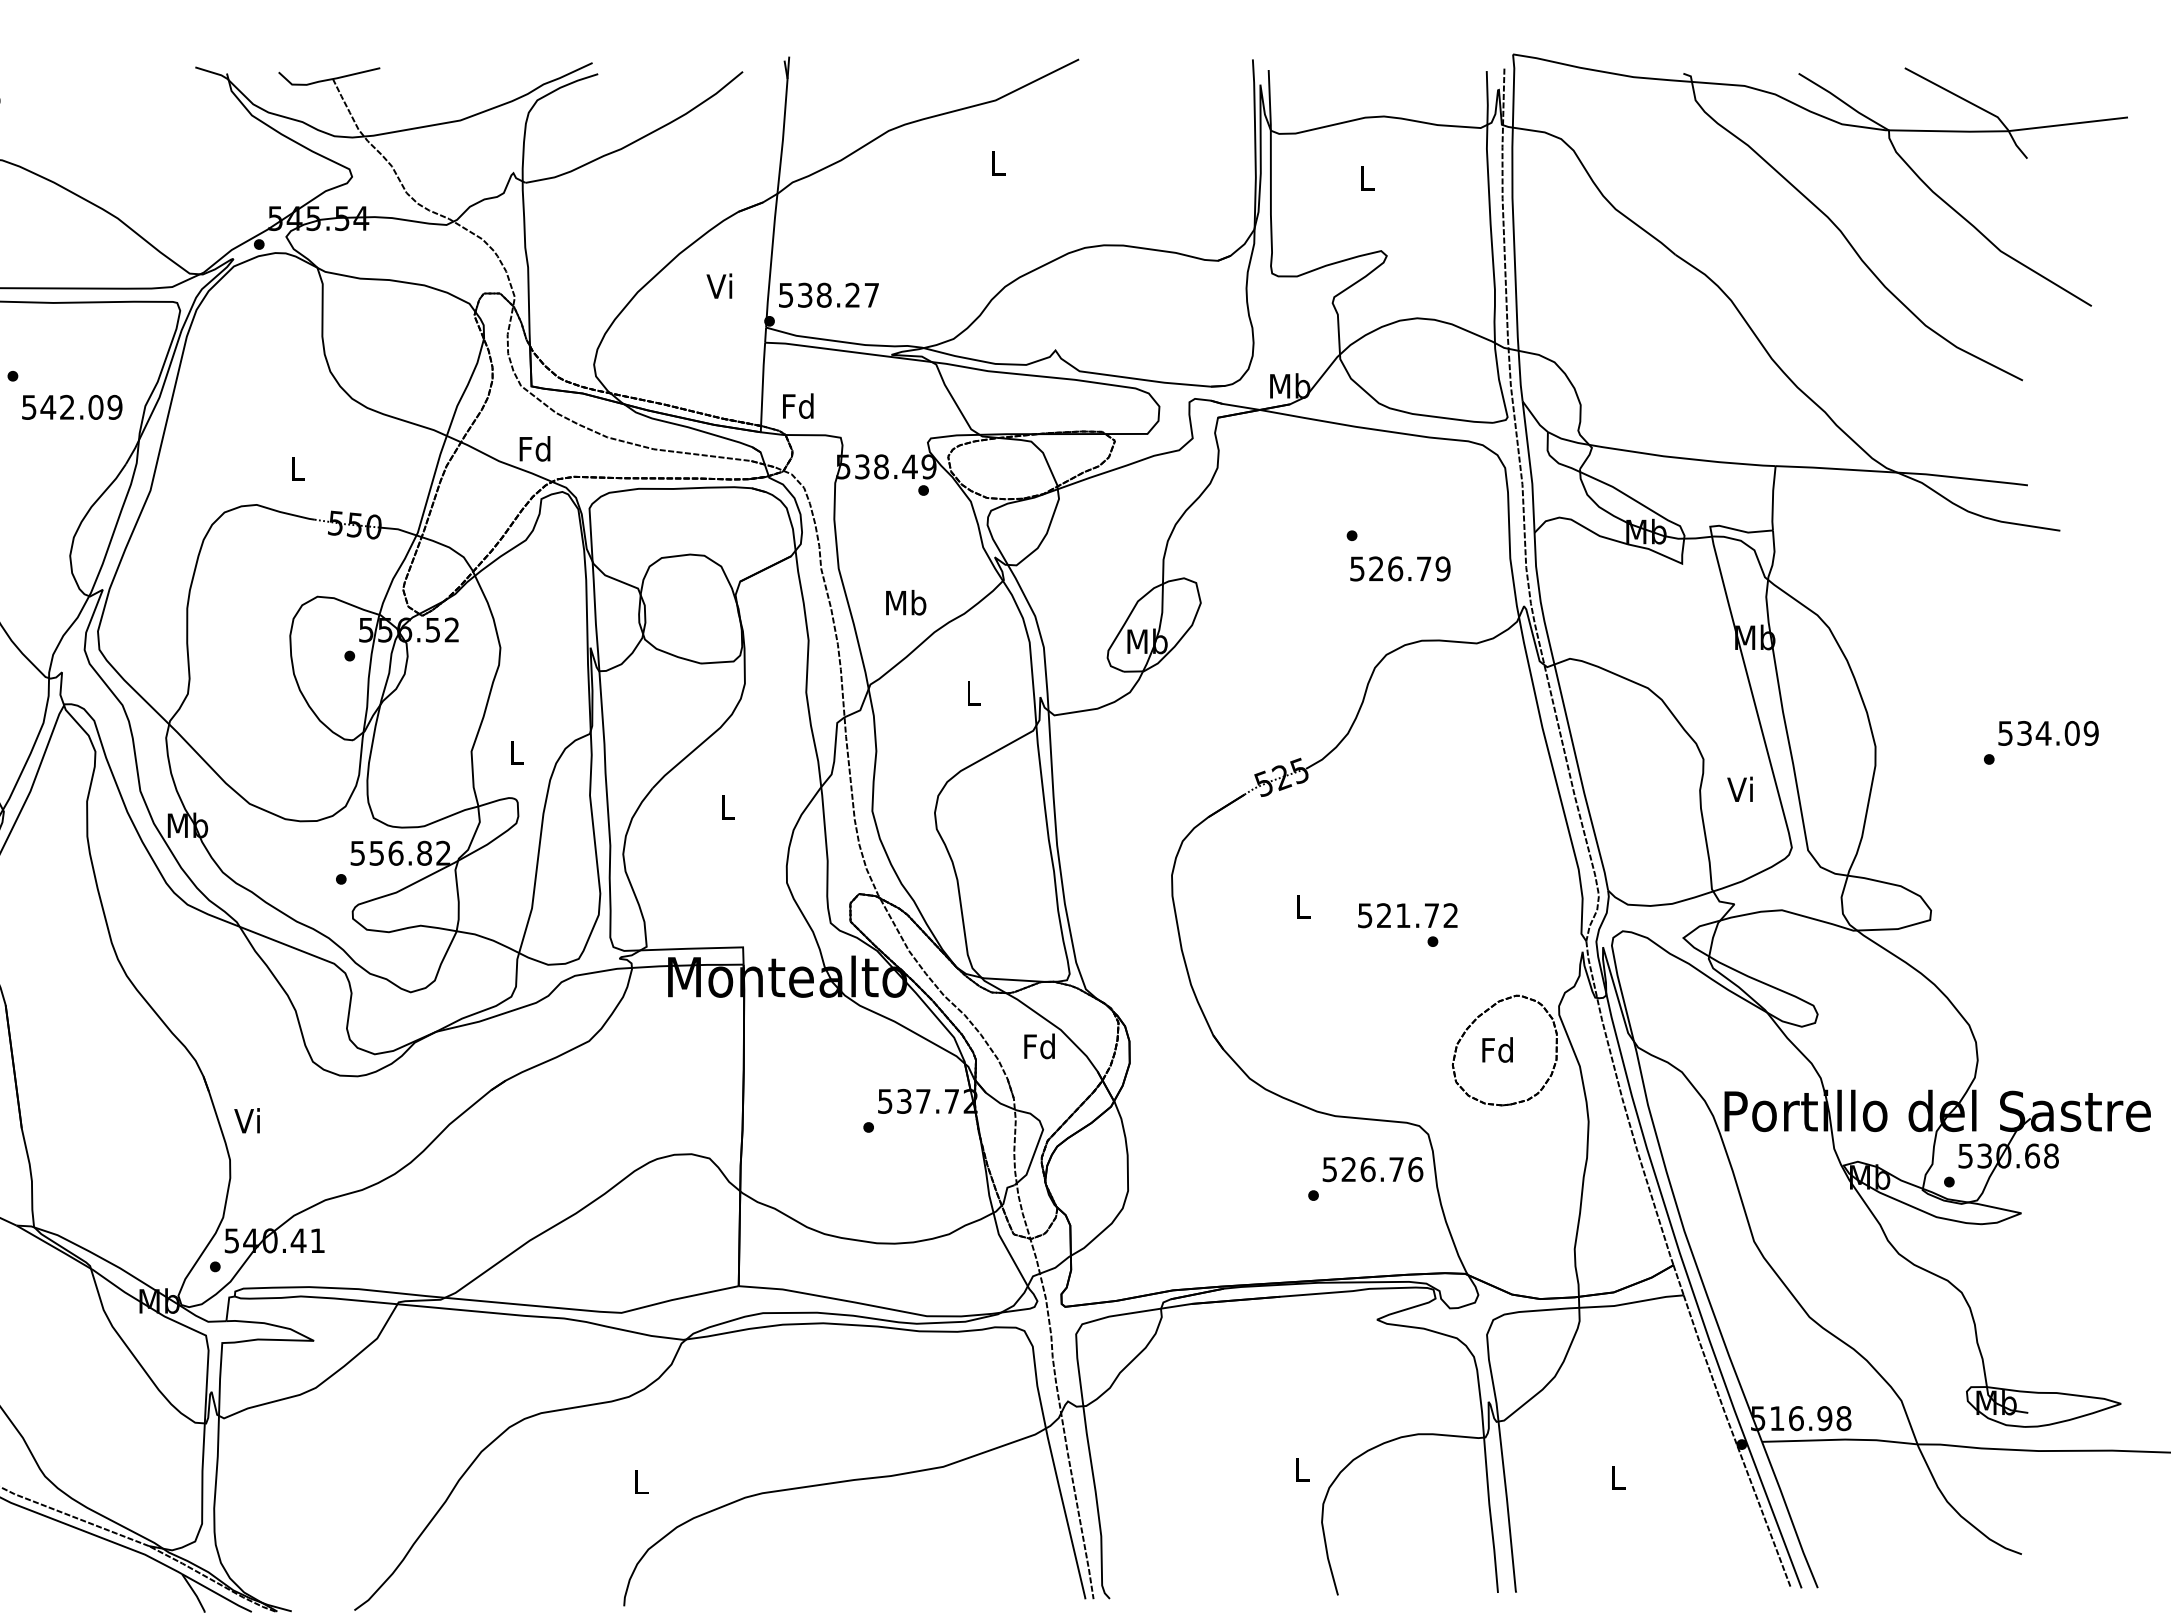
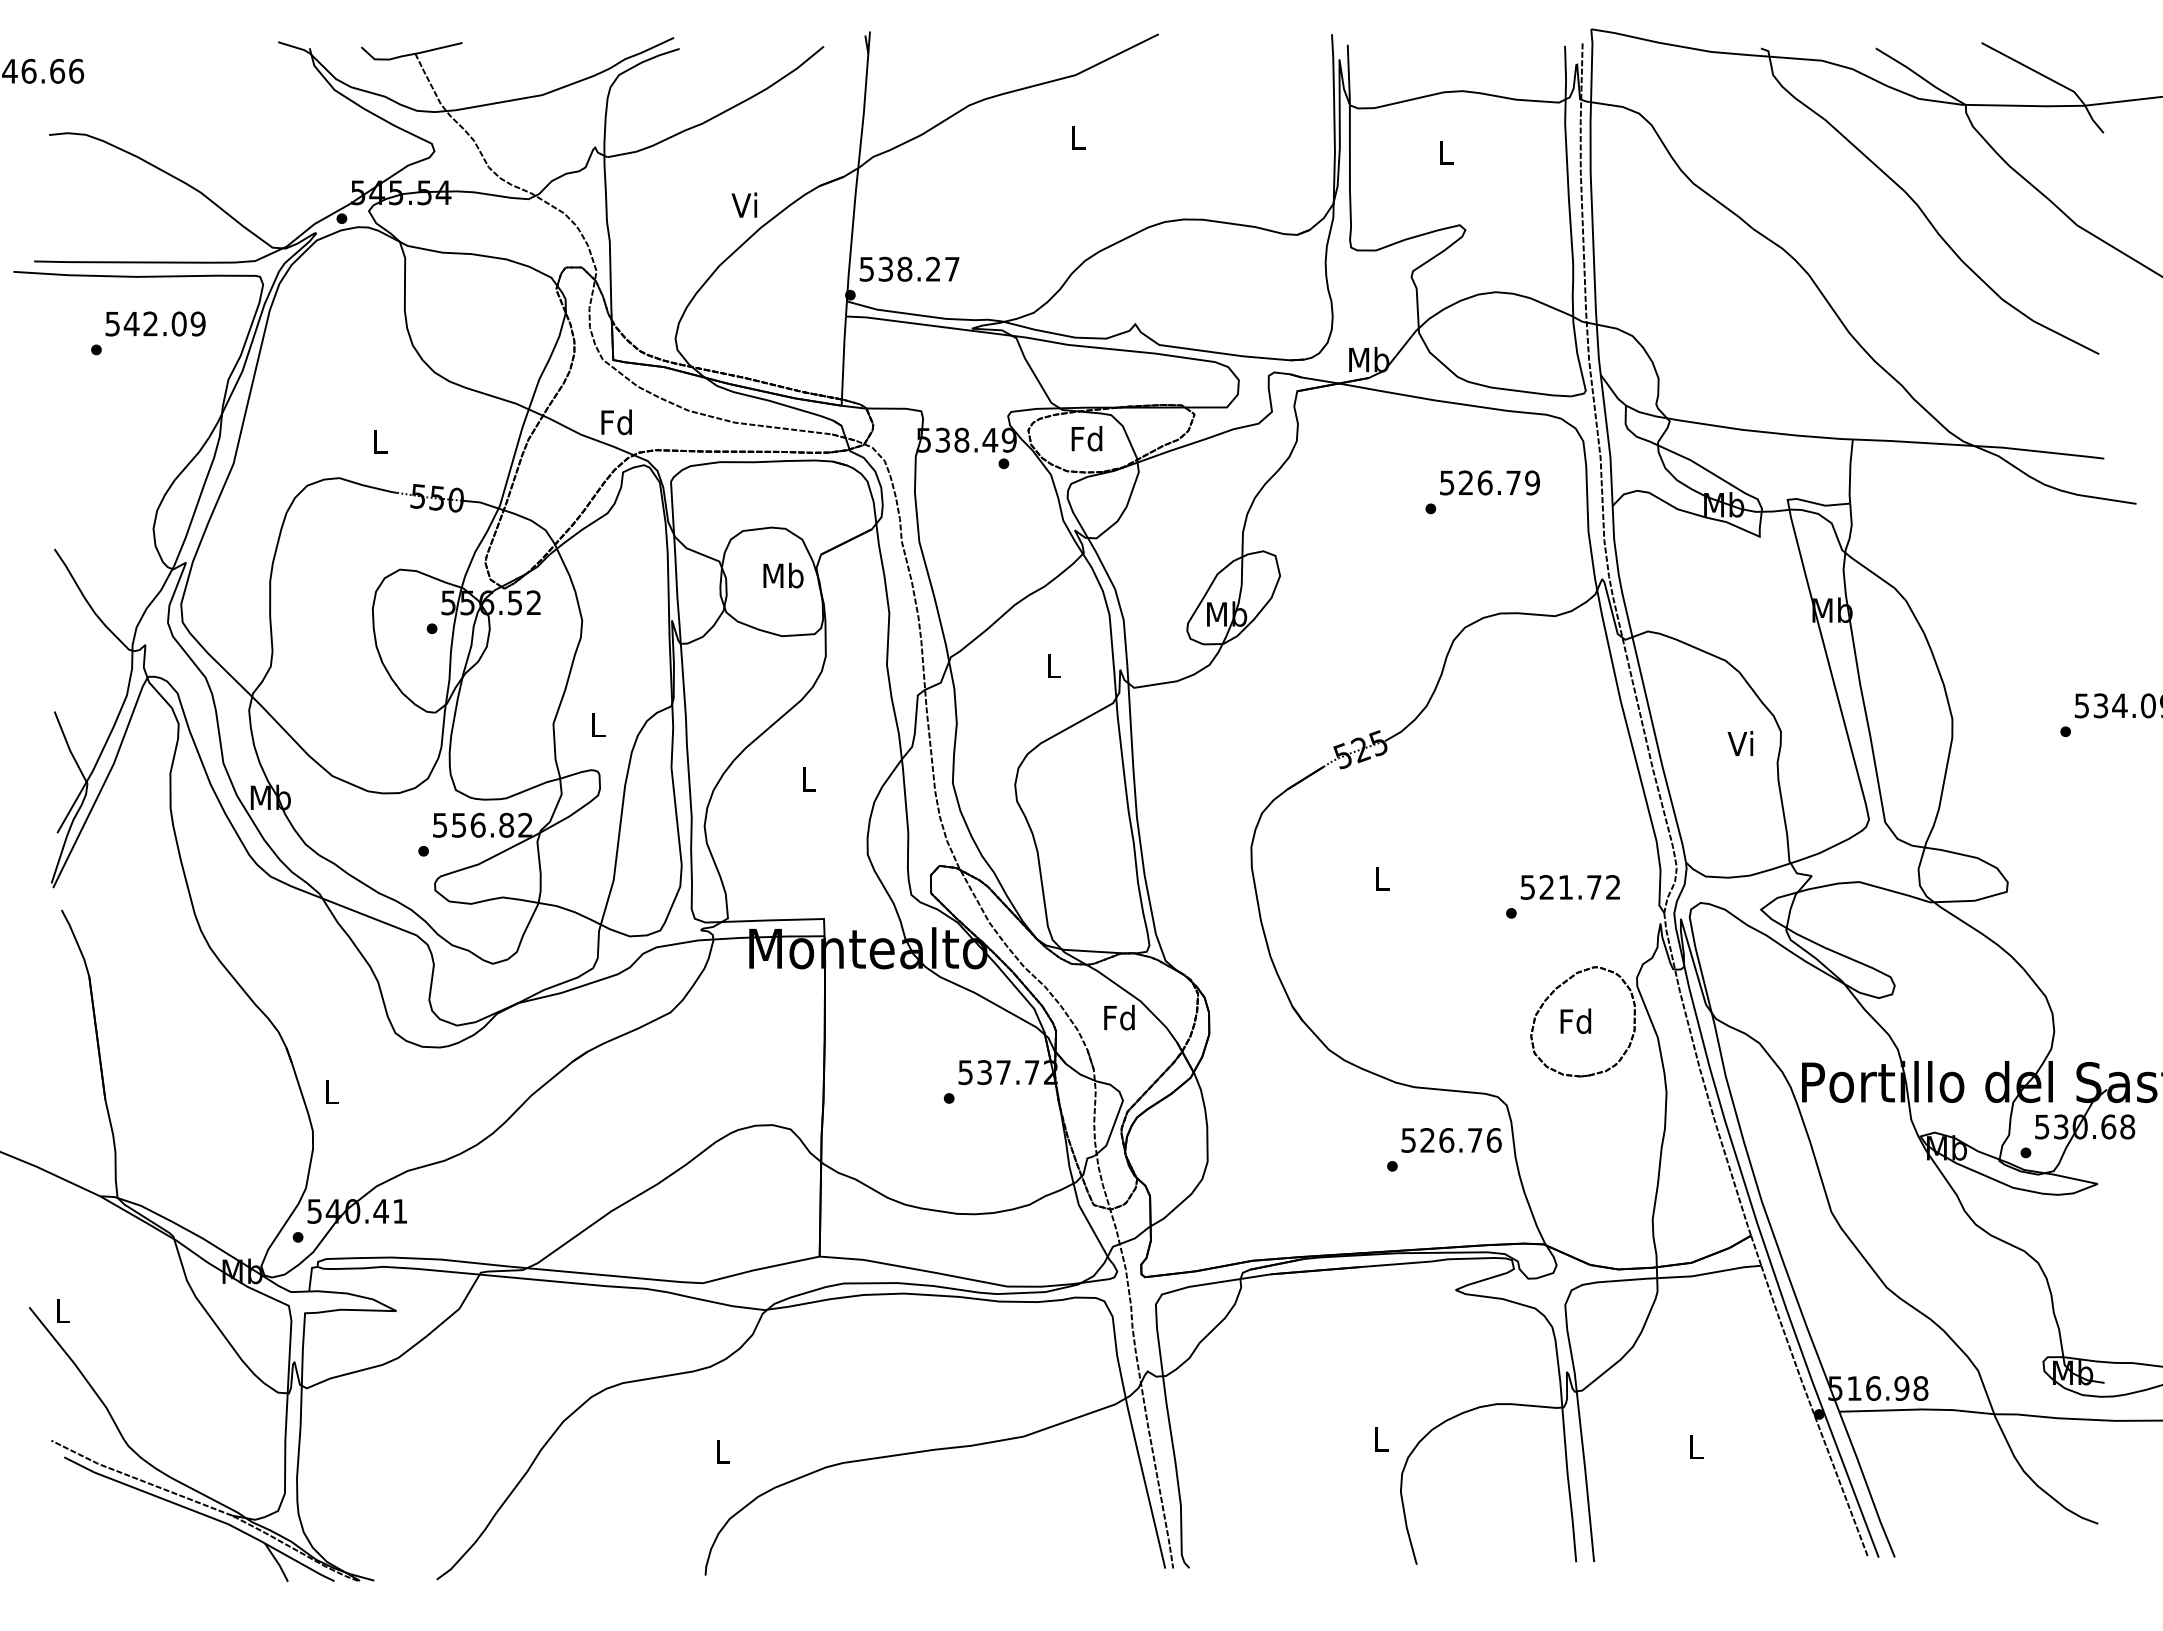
text: (719, 285) -> (744, 204), moved
text: (797, 405) -> (1086, 438), moved
text: (72, 406) -> (155, 323), moved
text: (1399, 568) -> (1489, 482), moved
text: (906, 602) -> (783, 575), moved
text: (1740, 789) -> (1740, 743), moved
text: (1406, 915) -> (1569, 887), moved
text: (246, 1120) -> (329, 1091), Vi -> L

